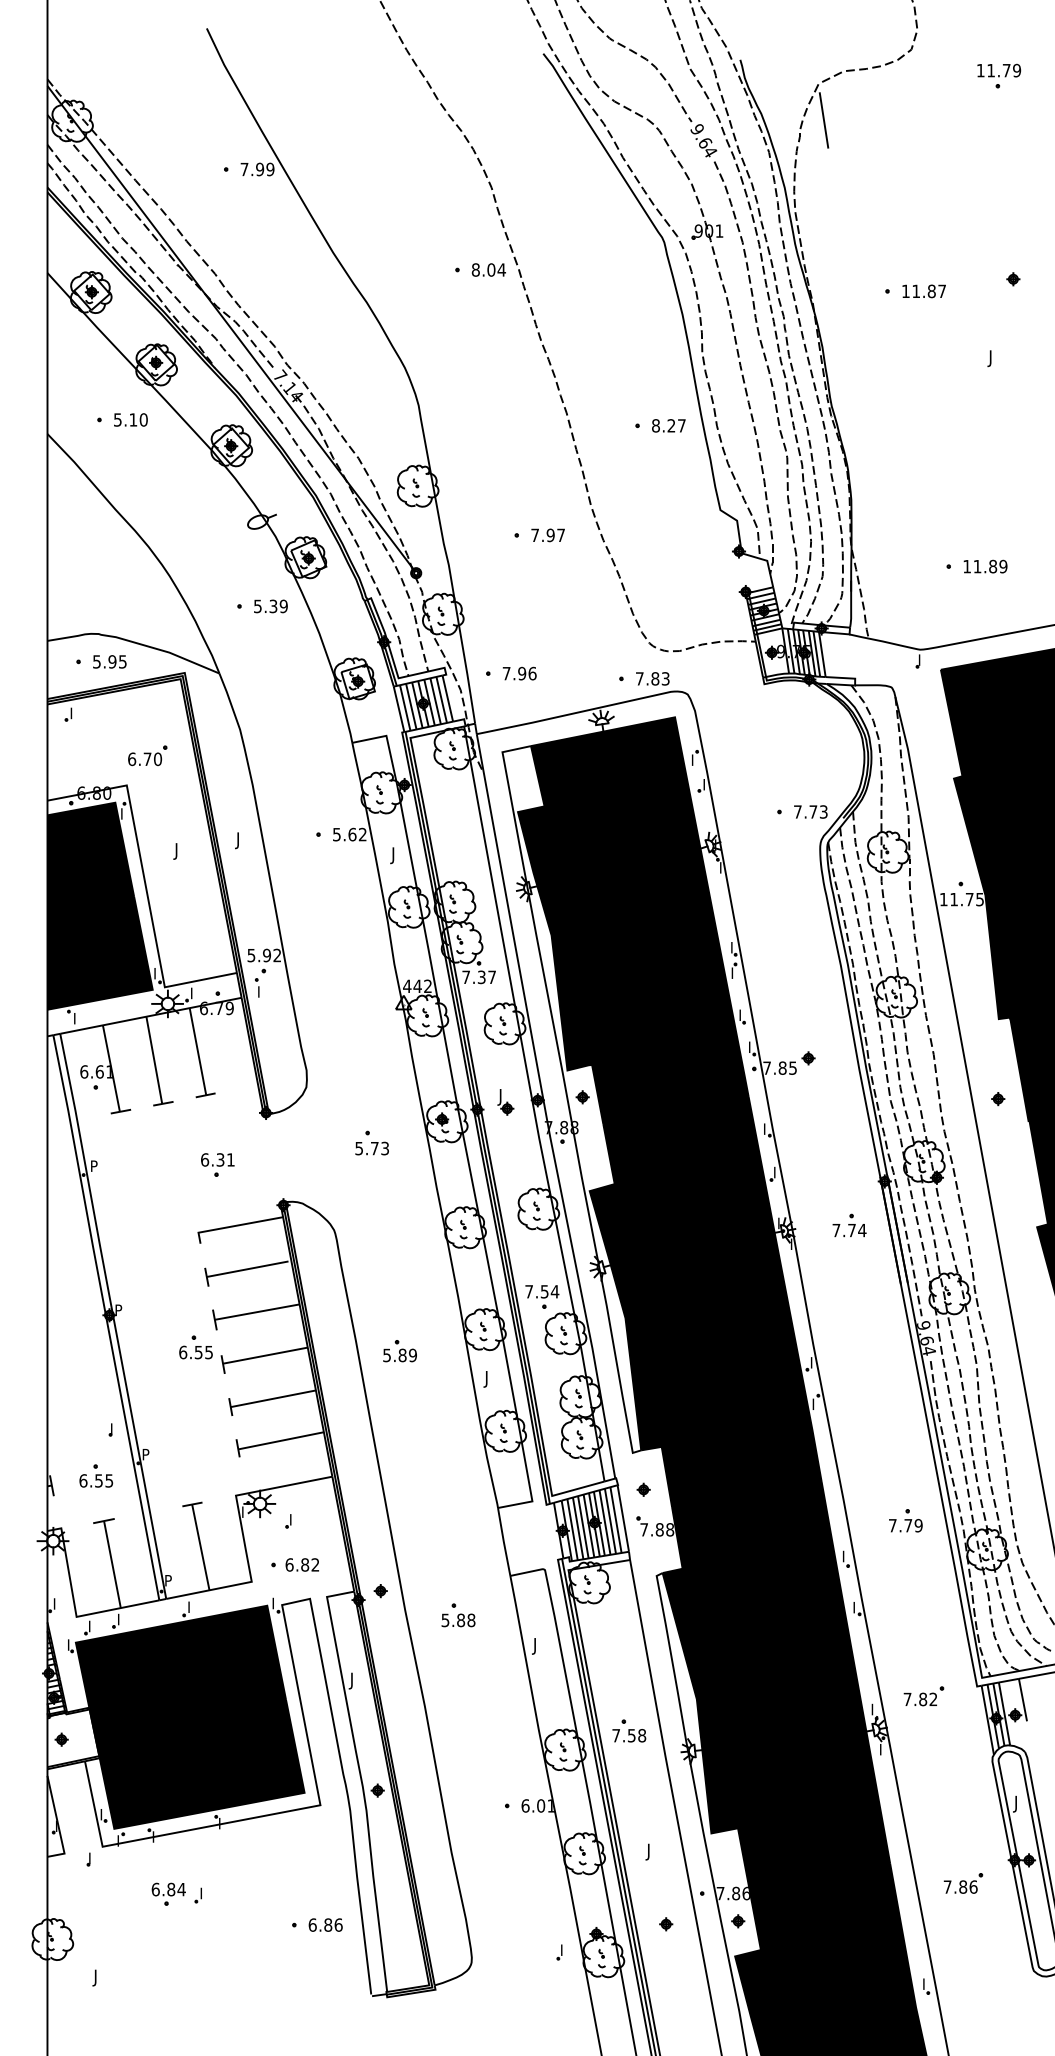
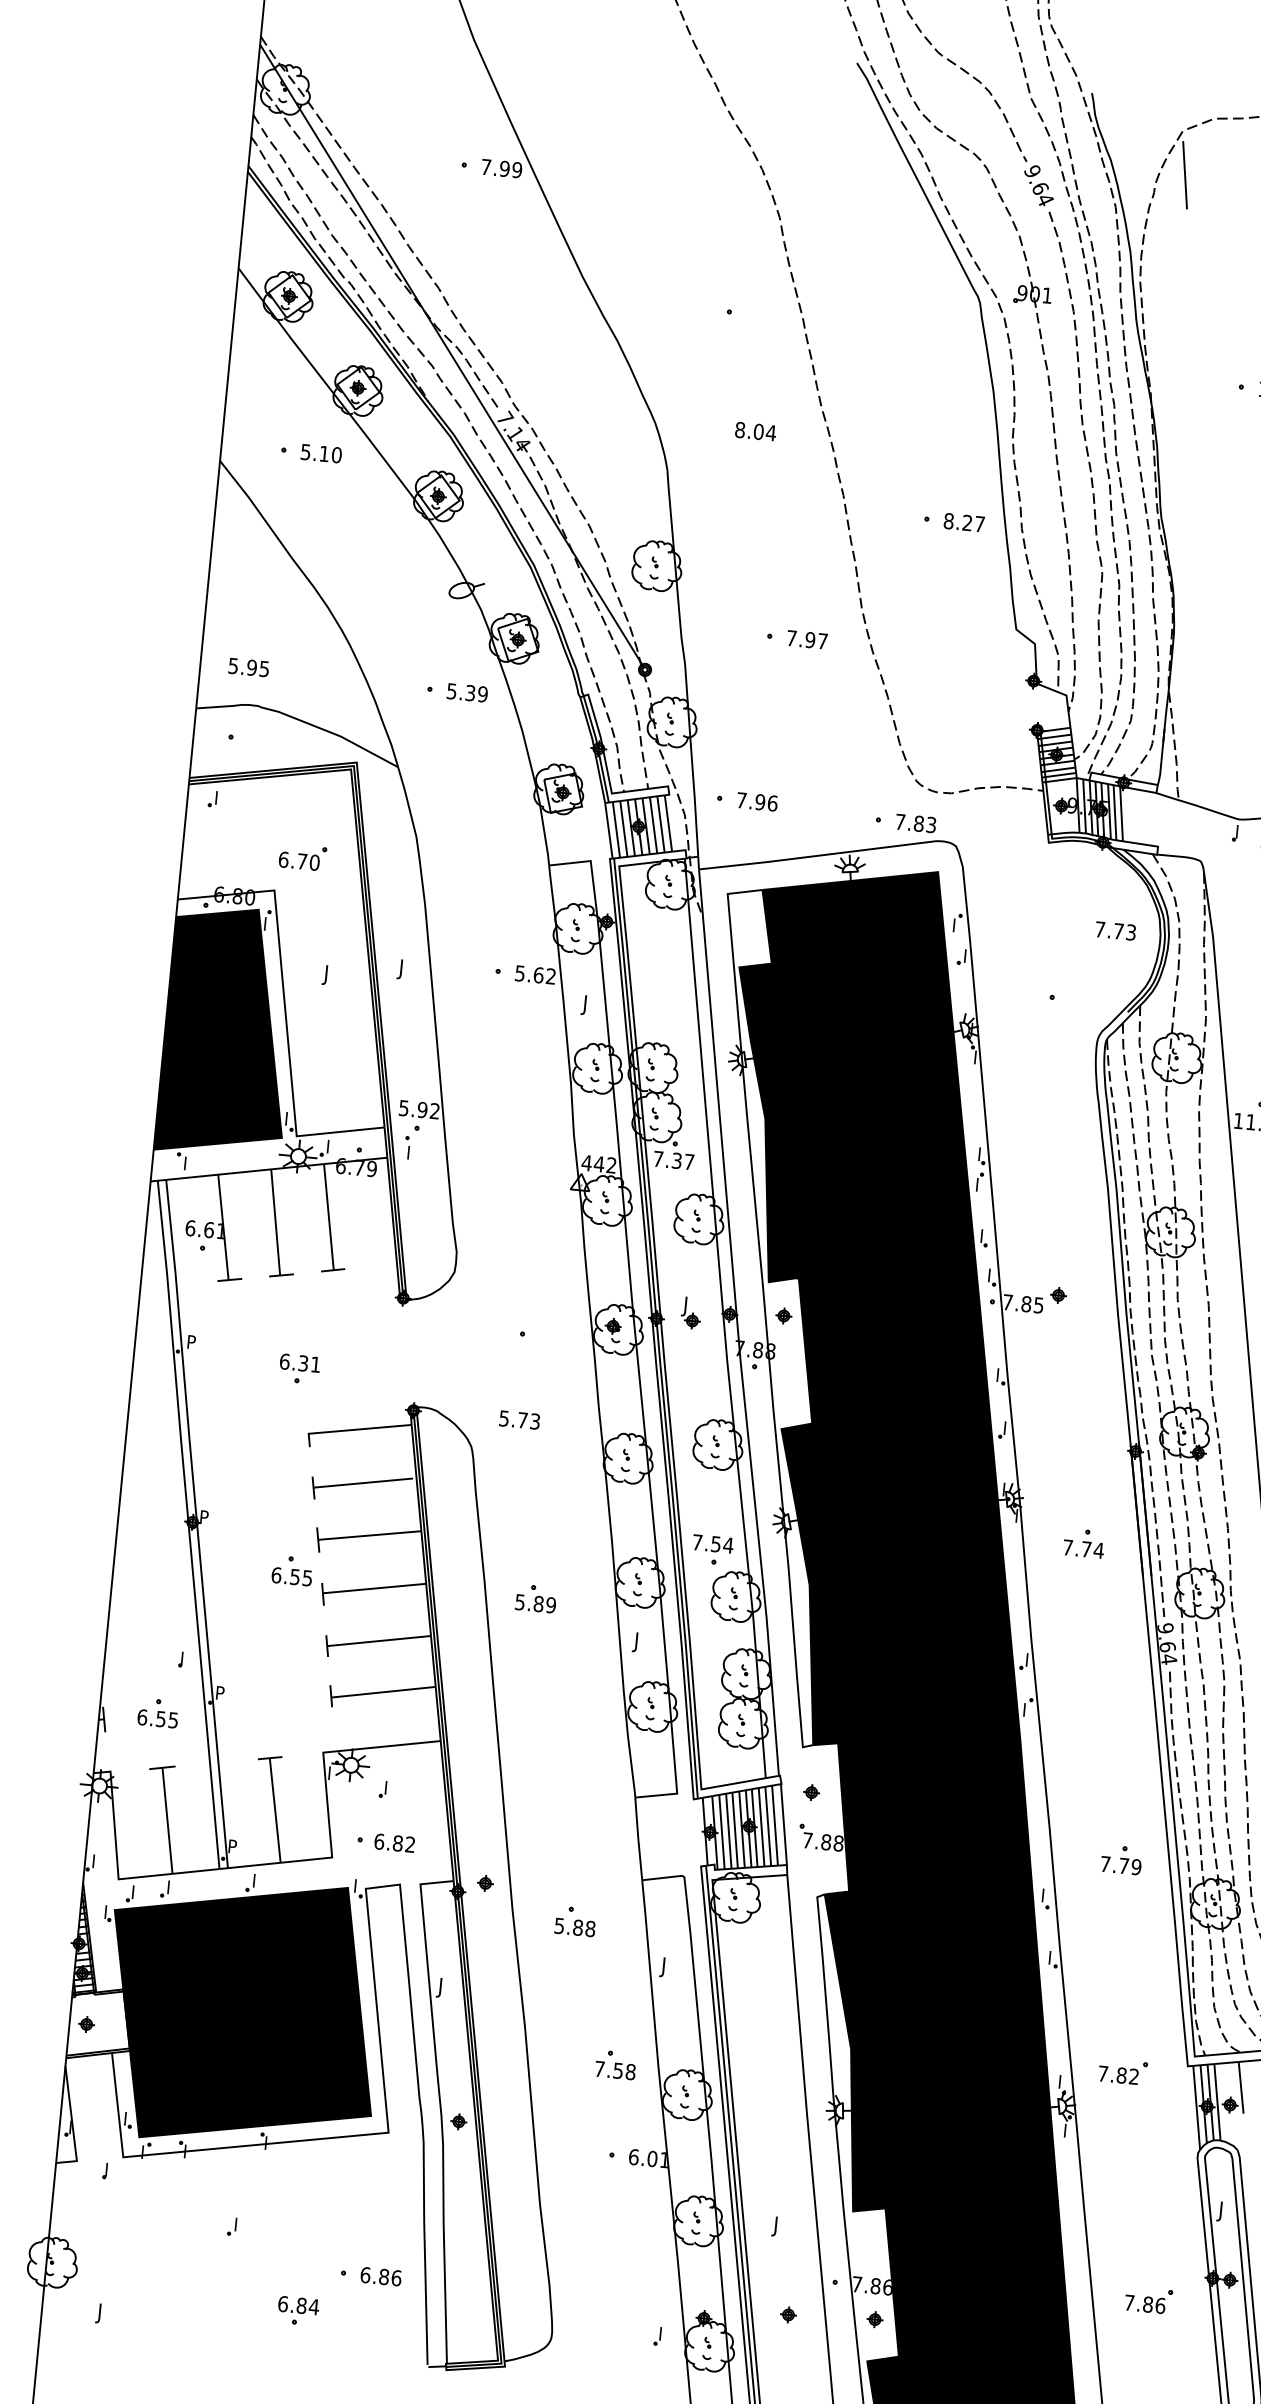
text: (488, 269) -> (755, 430), moved
text: (109, 661) -> (248, 667), moved
text: (810, 811) -> (1115, 930), moved
text: (371, 1148) -> (518, 1419), moved
part: (217, 1164) -> (299, 1368), moved
part: (849, 1225) -> (1084, 1543), moved
part: (629, 1730) -> (616, 2064), moved
part: (168, 1893) -> (297, 2310), moved

